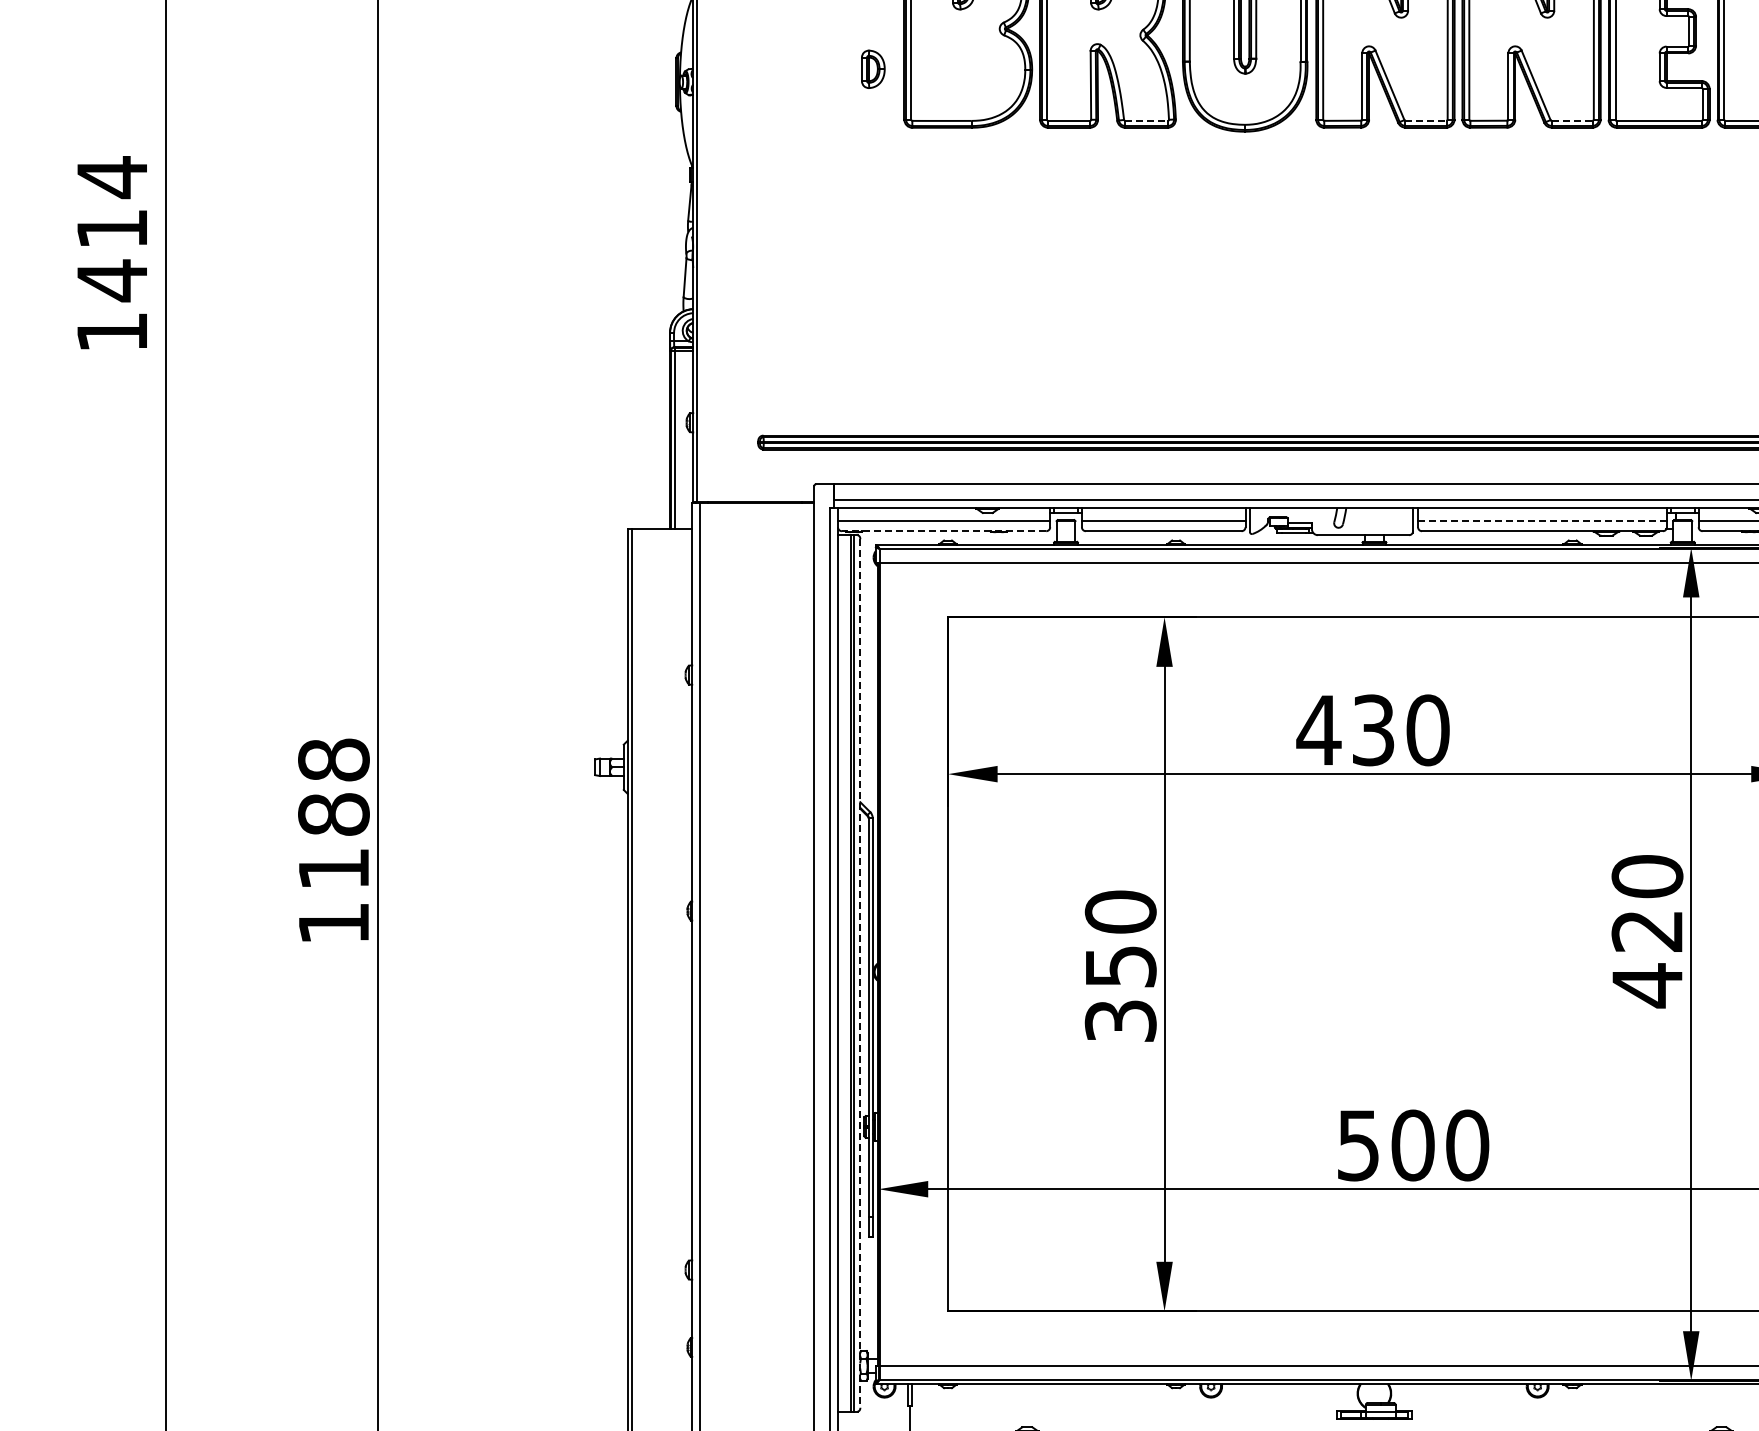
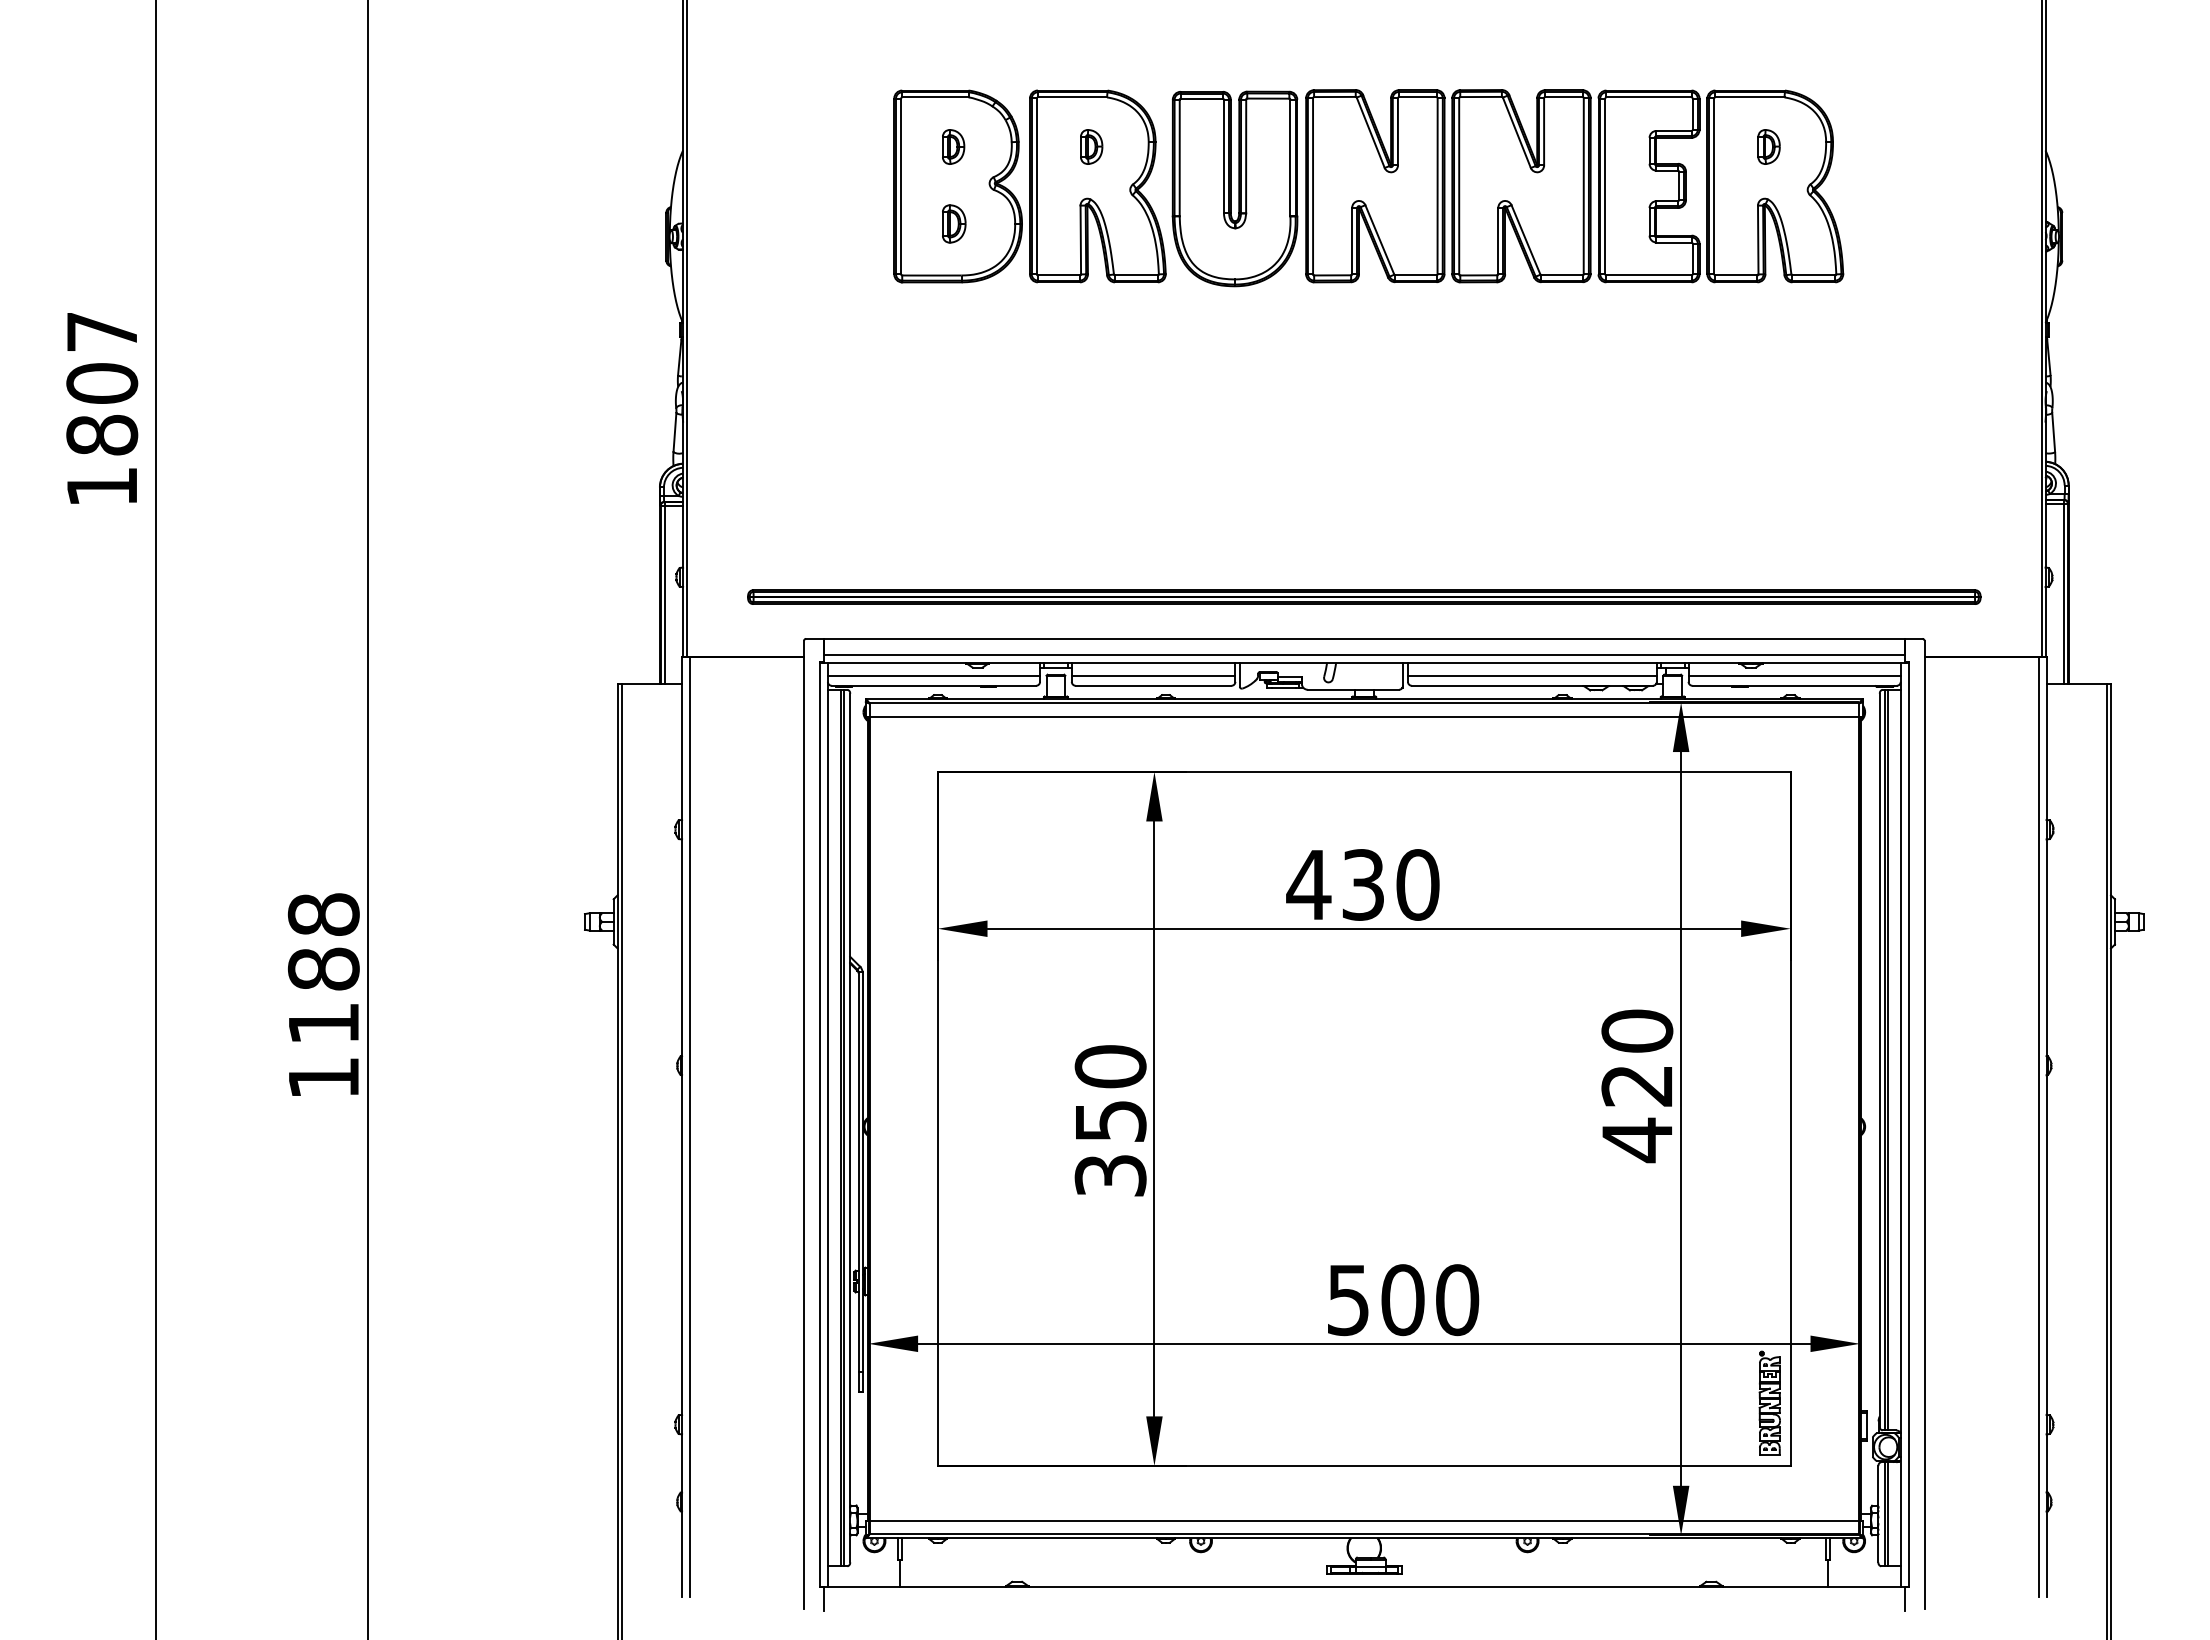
part: (873, 68) -> (954, 223), moved
line: (1146, 120) -> (1136, 275), dashed -> solid
line: (1425, 120) -> (1415, 275), dashed -> solid
line: (1572, 120) -> (1562, 275), dashed -> solid
text: (112, 228) -> (102, 383), 1414 -> 1807
line: (1541, 520) -> (1531, 675), dashed -> solid
line: (943, 530) -> (933, 685), dashed -> solid
line: (860, 973) -> (850, 1128), dashed -> solid

